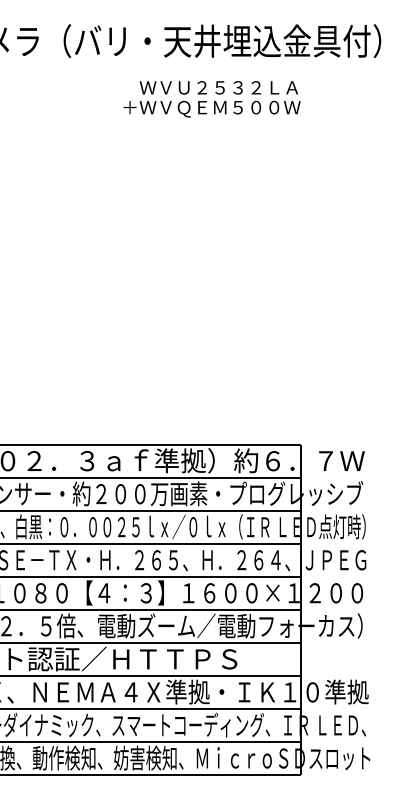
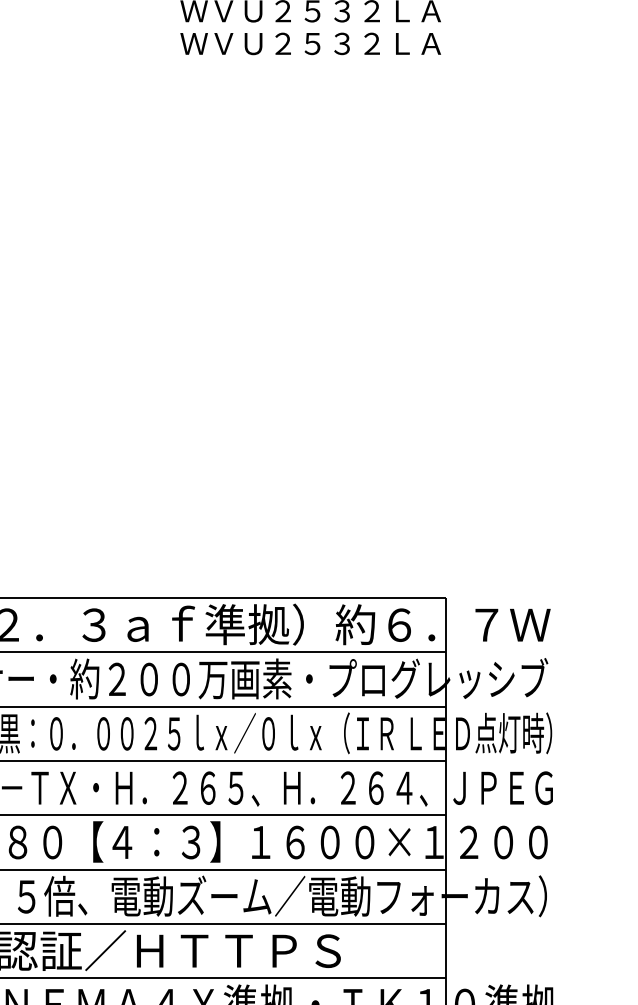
text: (211, 108) -> (298, 45), ＋ＷＶＱＥＭ５００Ｗ -> ＷＶＵ２５３２ＬＡ

